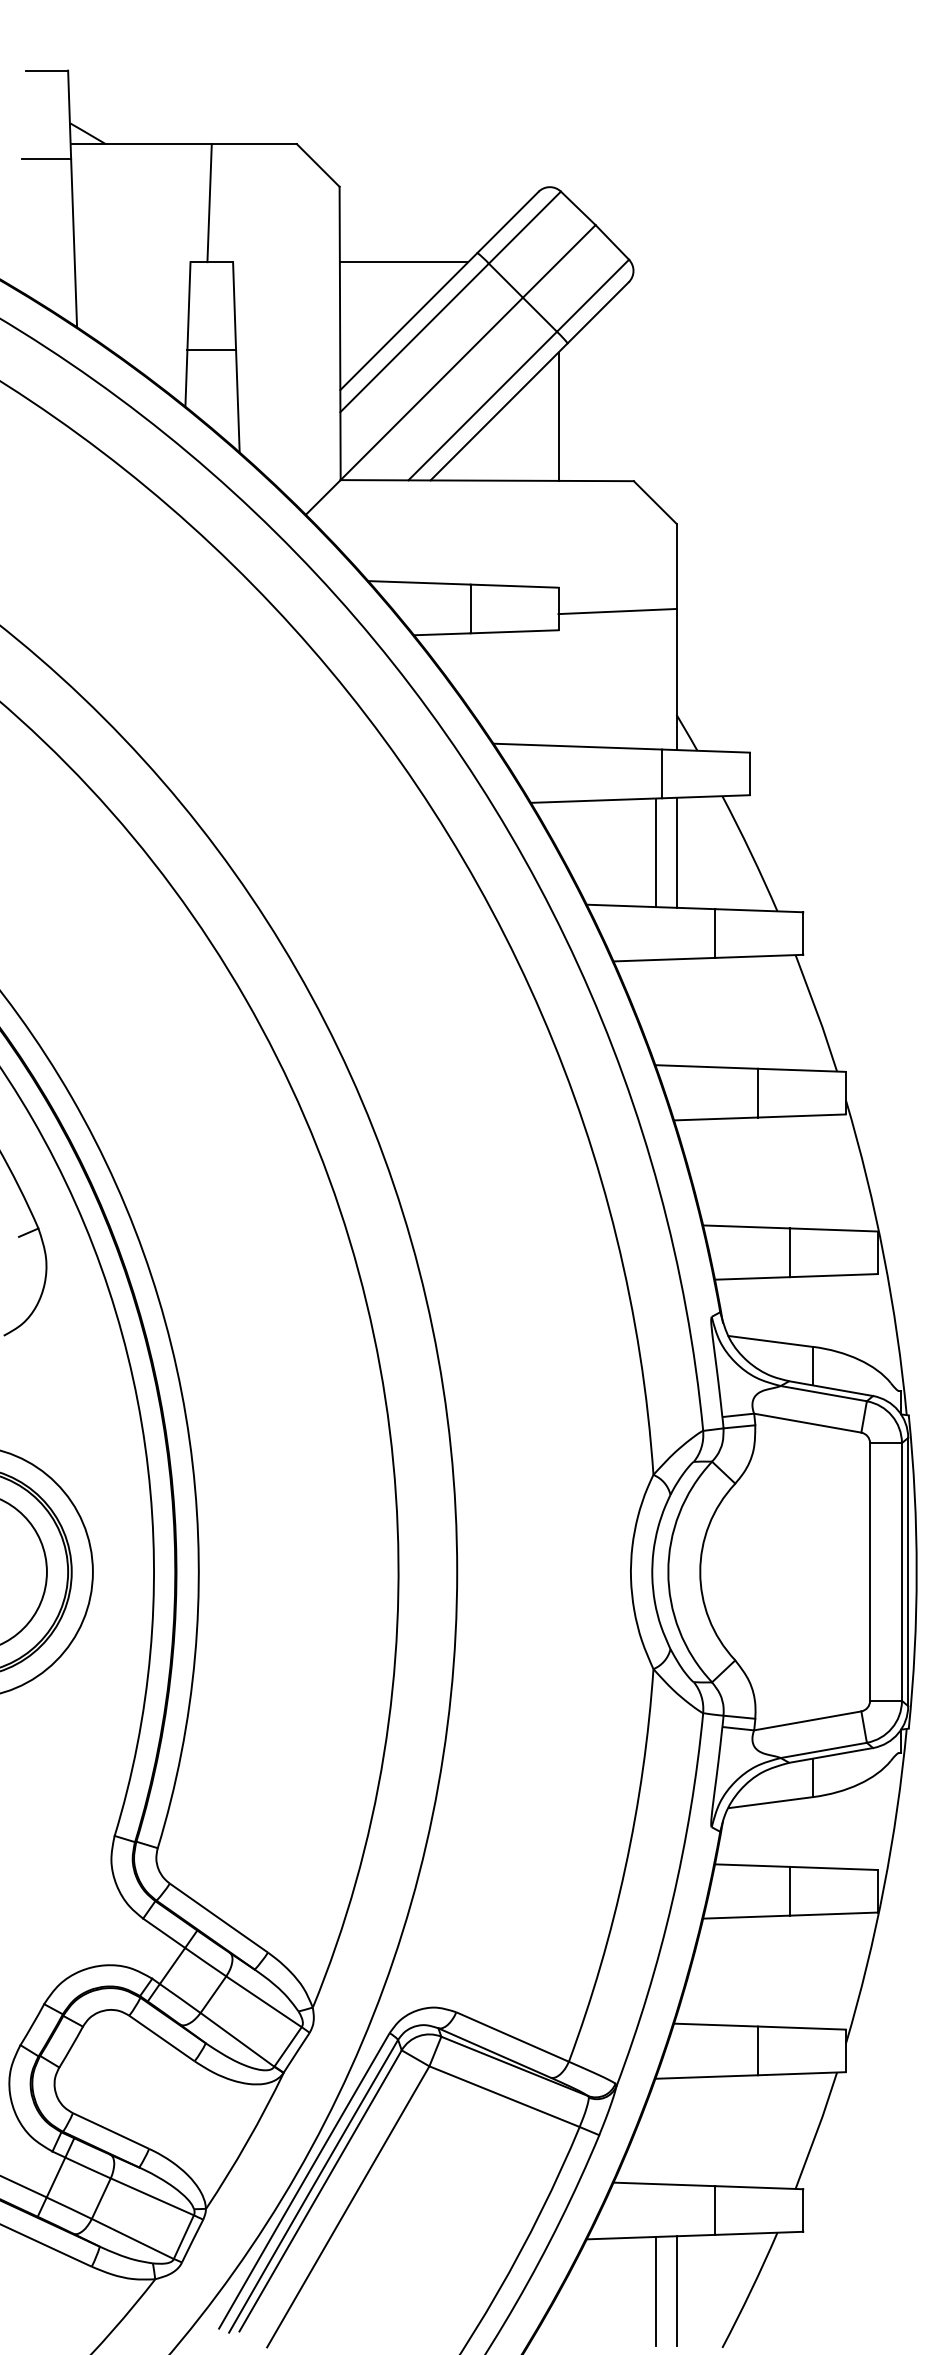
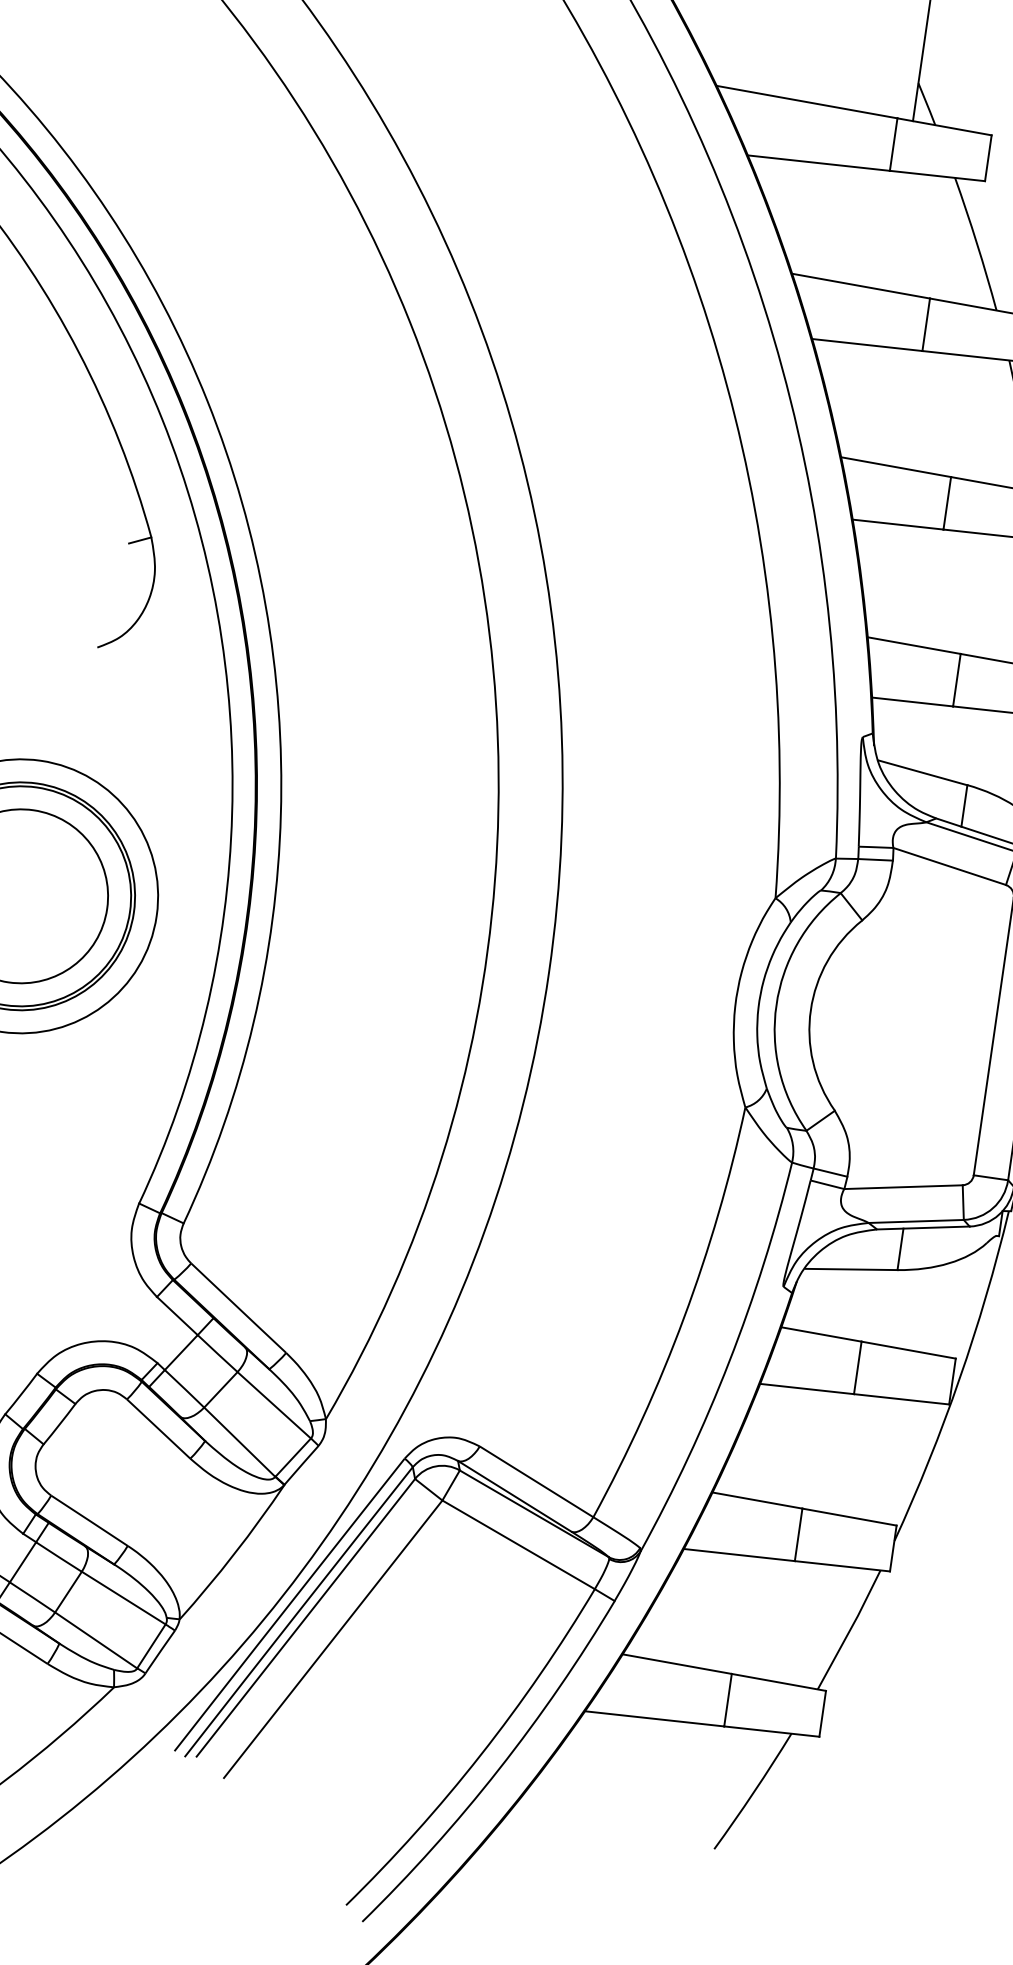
line: (656, 852) -> (875, 228), removed
line: (676, 852) -> (896, 231), removed
line: (656, 2290) -> (652, 1777), removed
line: (676, 2291) -> (673, 1781), removed

